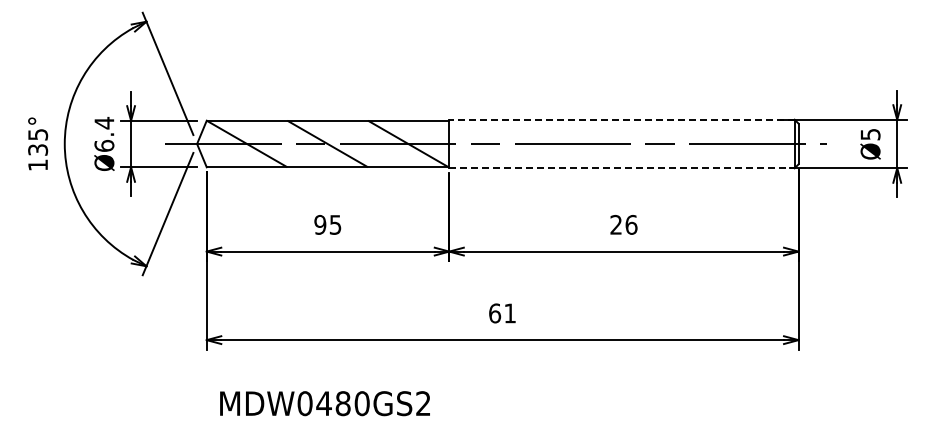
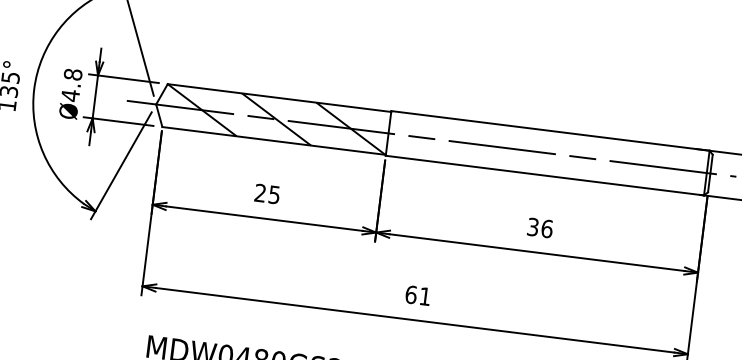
line: (621, 119) -> (550, 130), dashed -> solid
text: (104, 134) -> (71, 85), Ø6.4 -> Ø4.8
line: (621, 168) -> (544, 175), dashed -> solid
text: (320, 224) -> (260, 192), 95 -> 25
text: (615, 224) -> (532, 226), 26 -> 36

